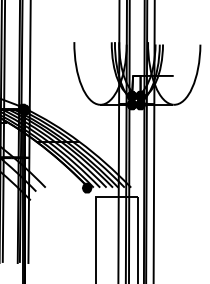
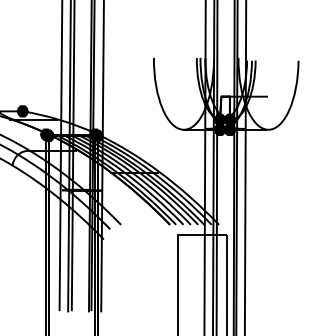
fill: (87, 188) -> (168, 225), removed

